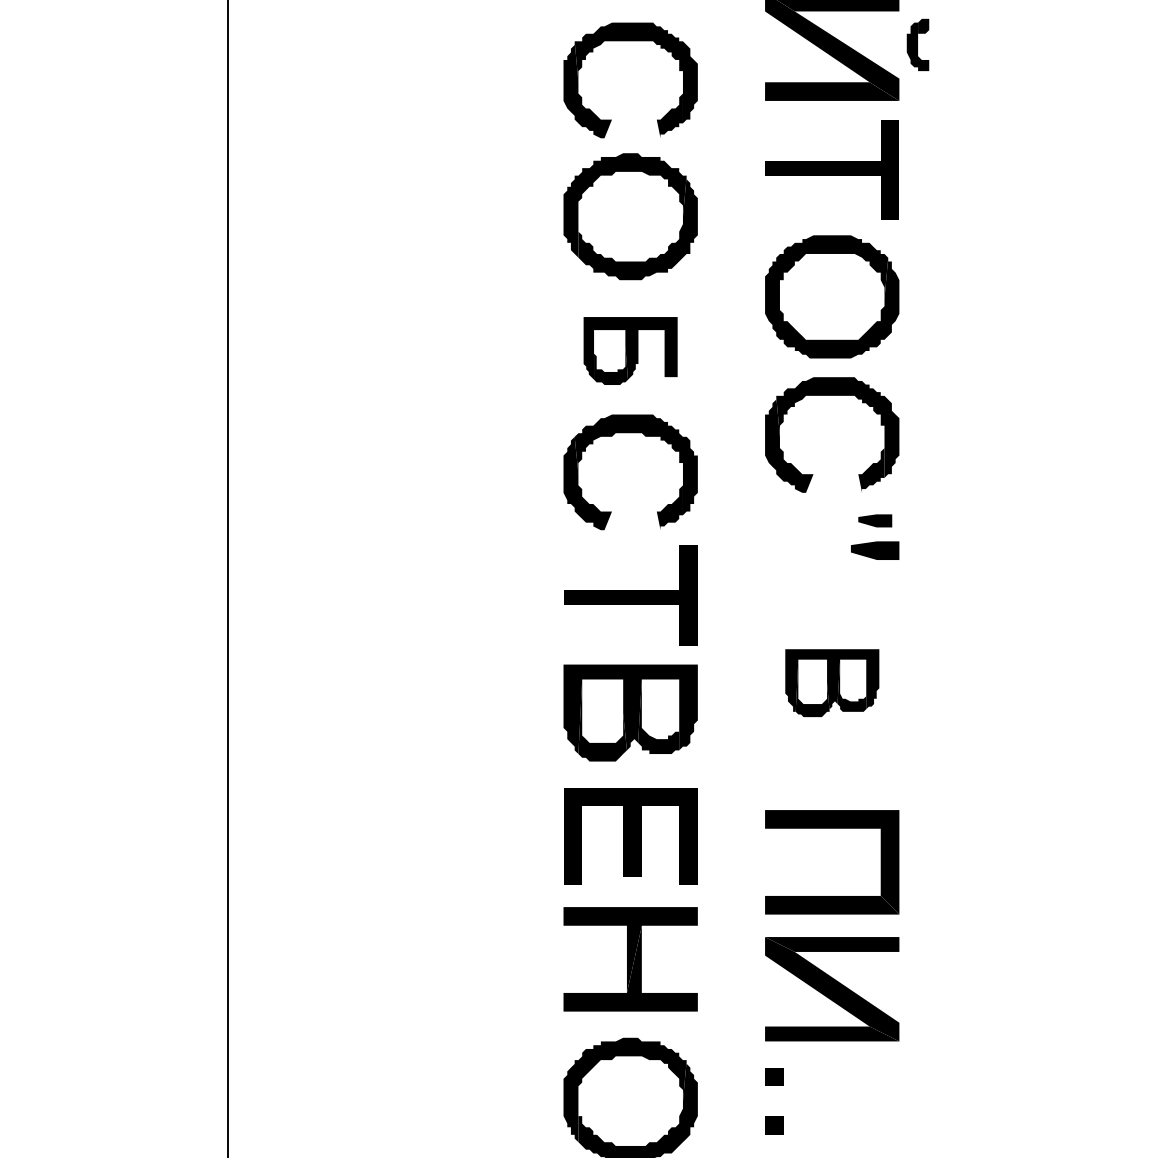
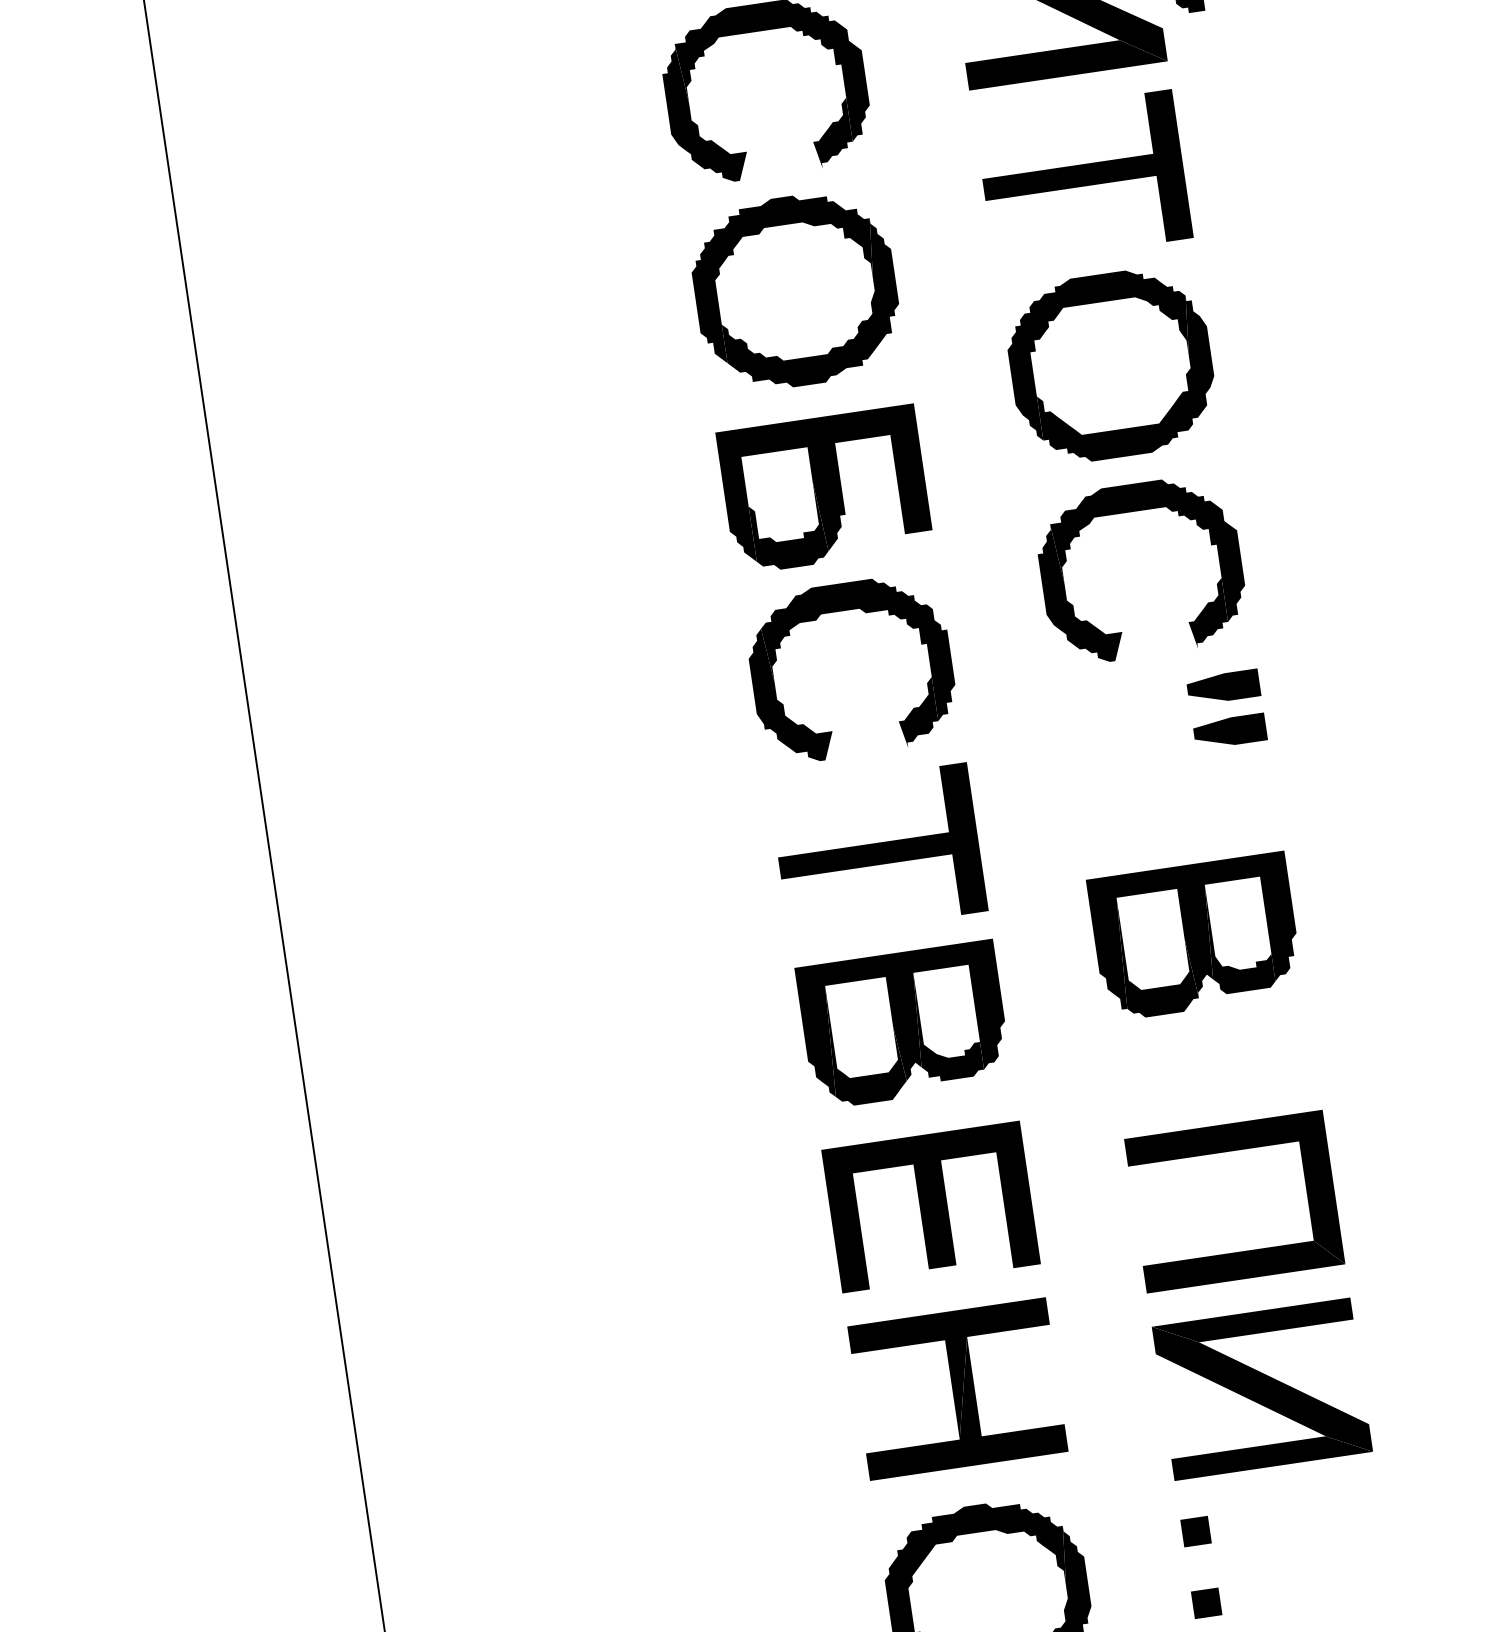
part: (630, 350) -> (824, 488), size x1.43
part: (875, 520) -> (1224, 686), size x1.43
part: (832, 682) -> (1195, 935), size x1.43

